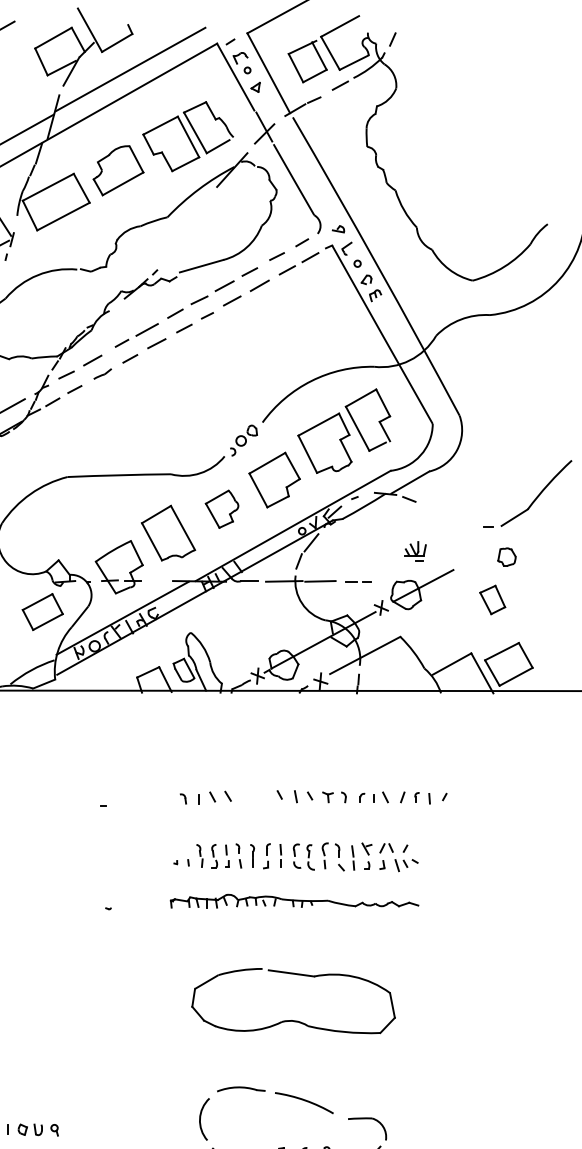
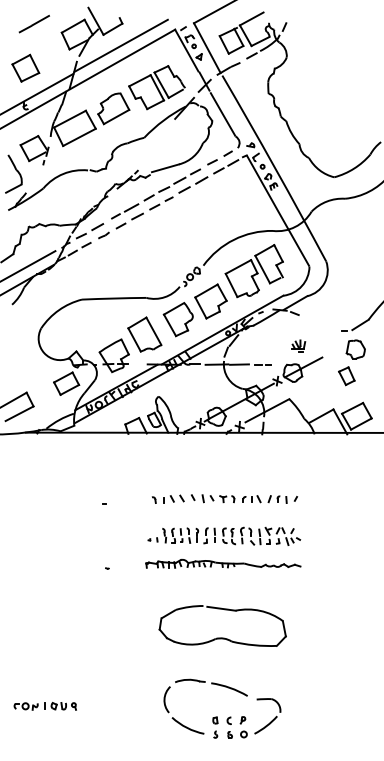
part: (220, 508) -> (177, 319), size x1.43
part: (506, 557) -> (355, 349), size x1.67
part: (362, 796) -> (244, 498), moved

